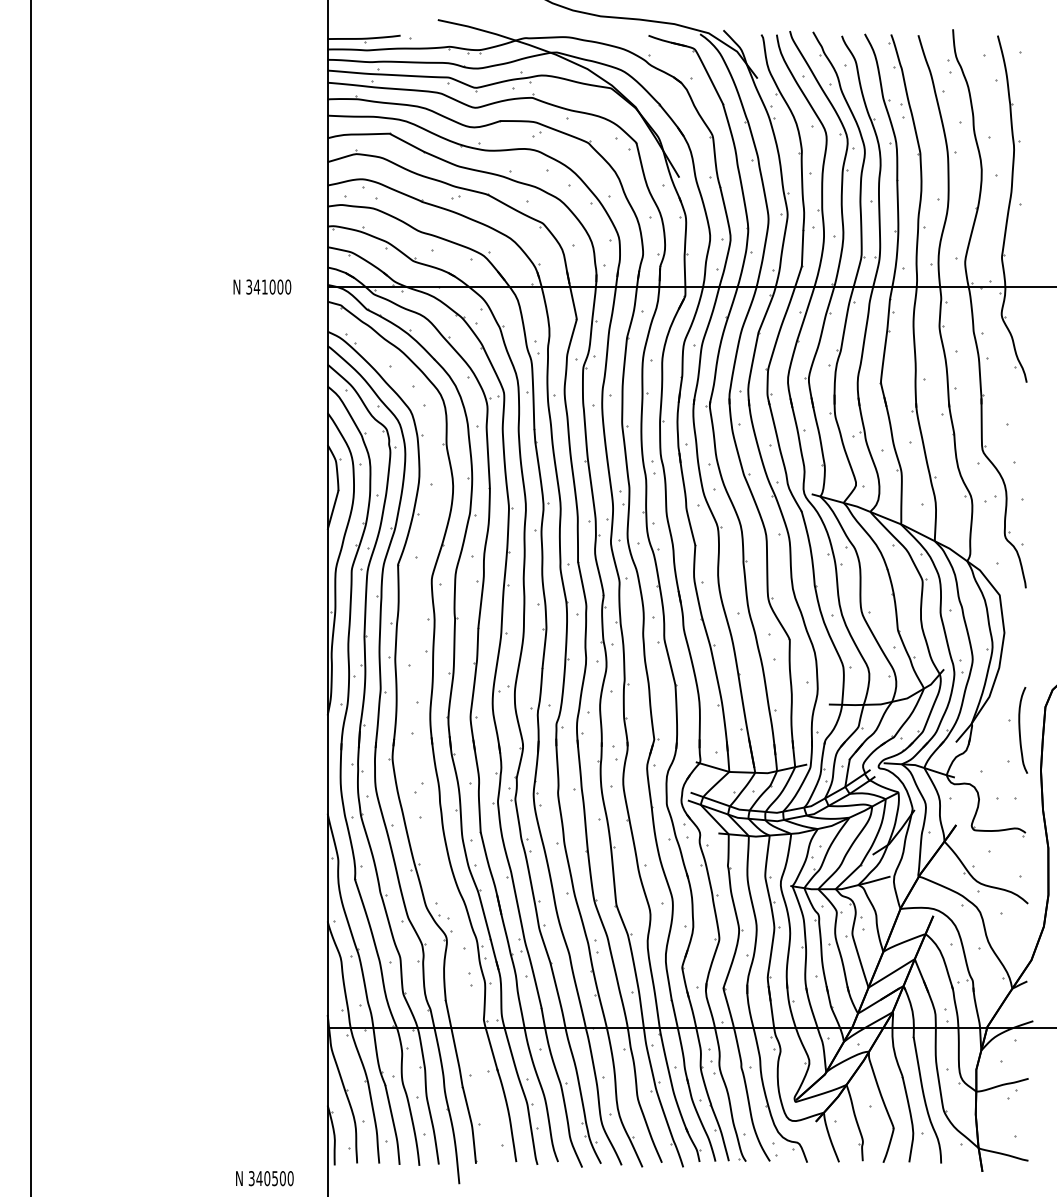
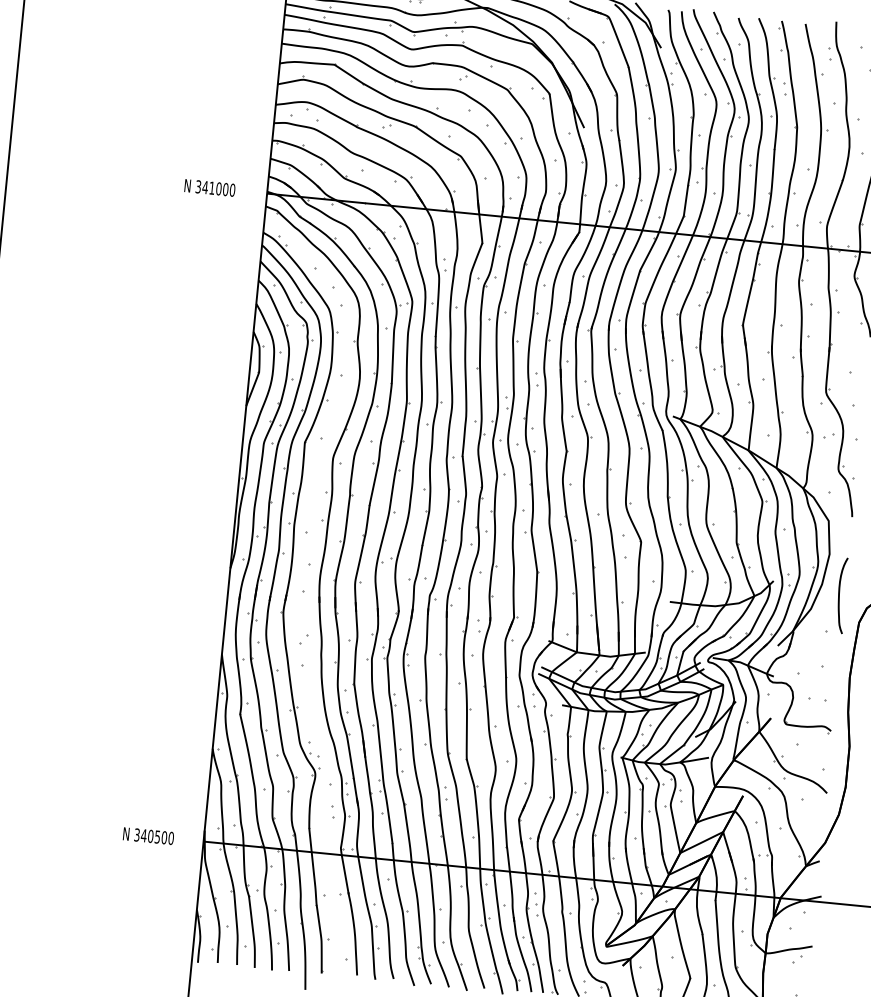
curve: (1020, 730) -> (839, 595), moved
text: (264, 1178) -> (148, 836), moved

